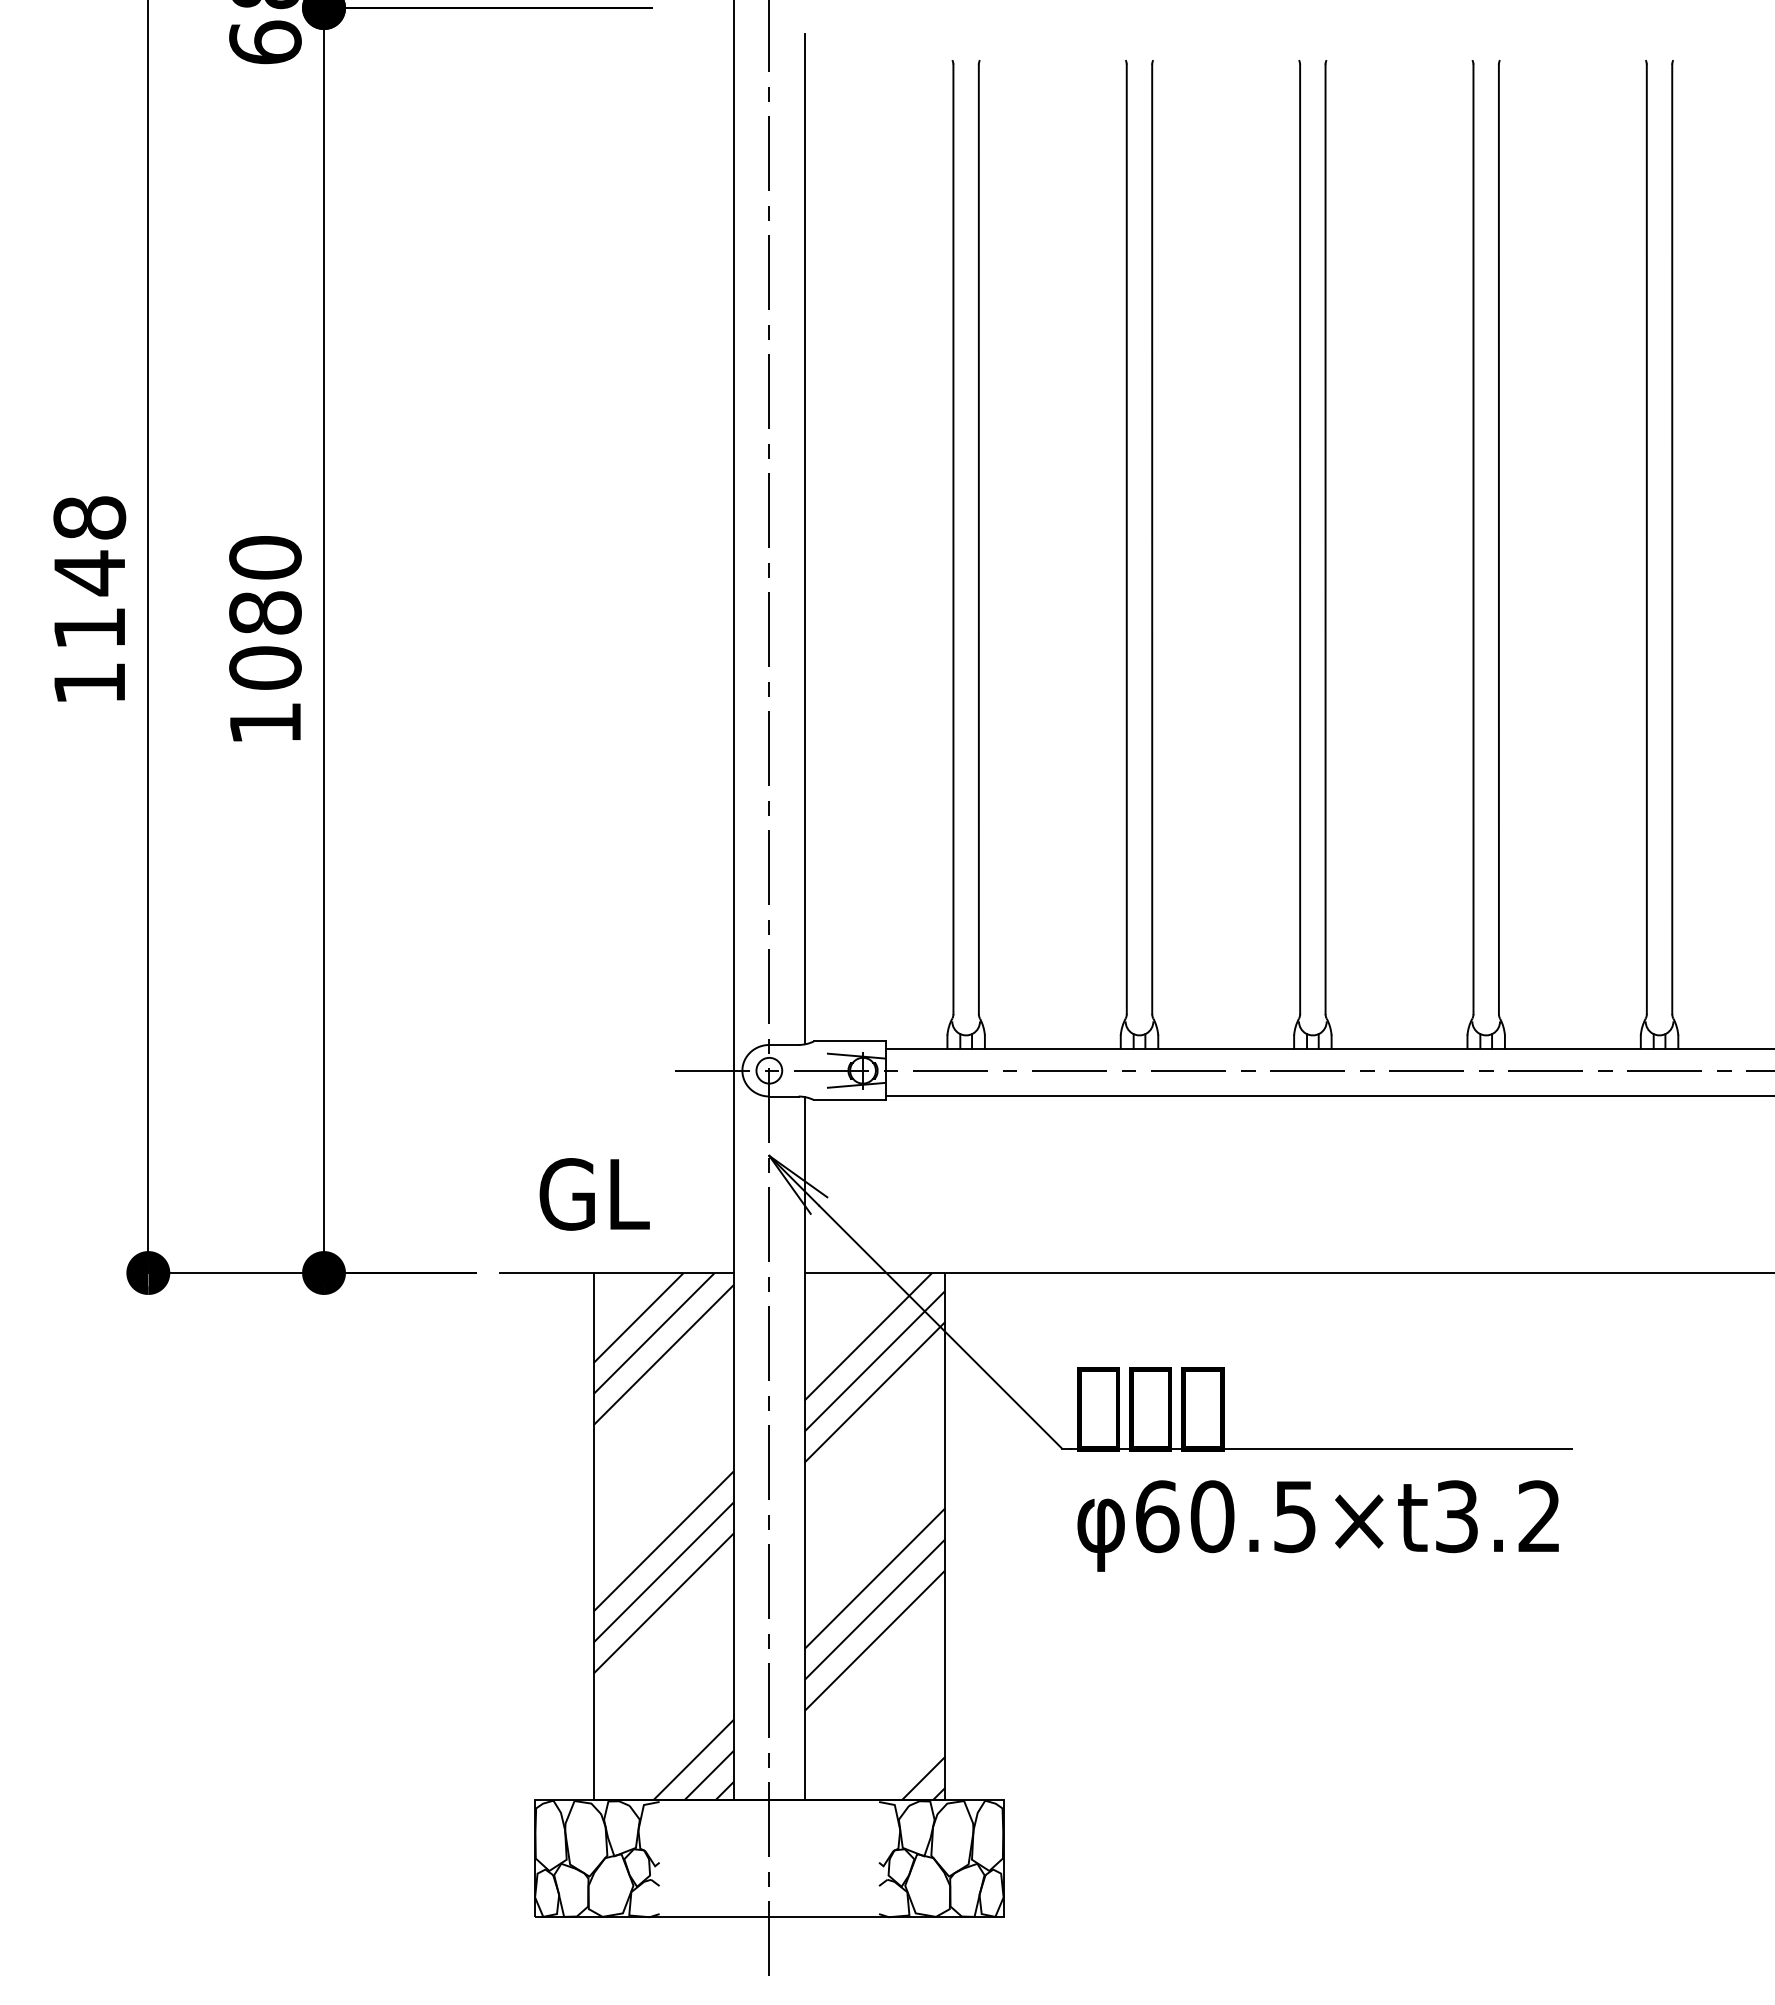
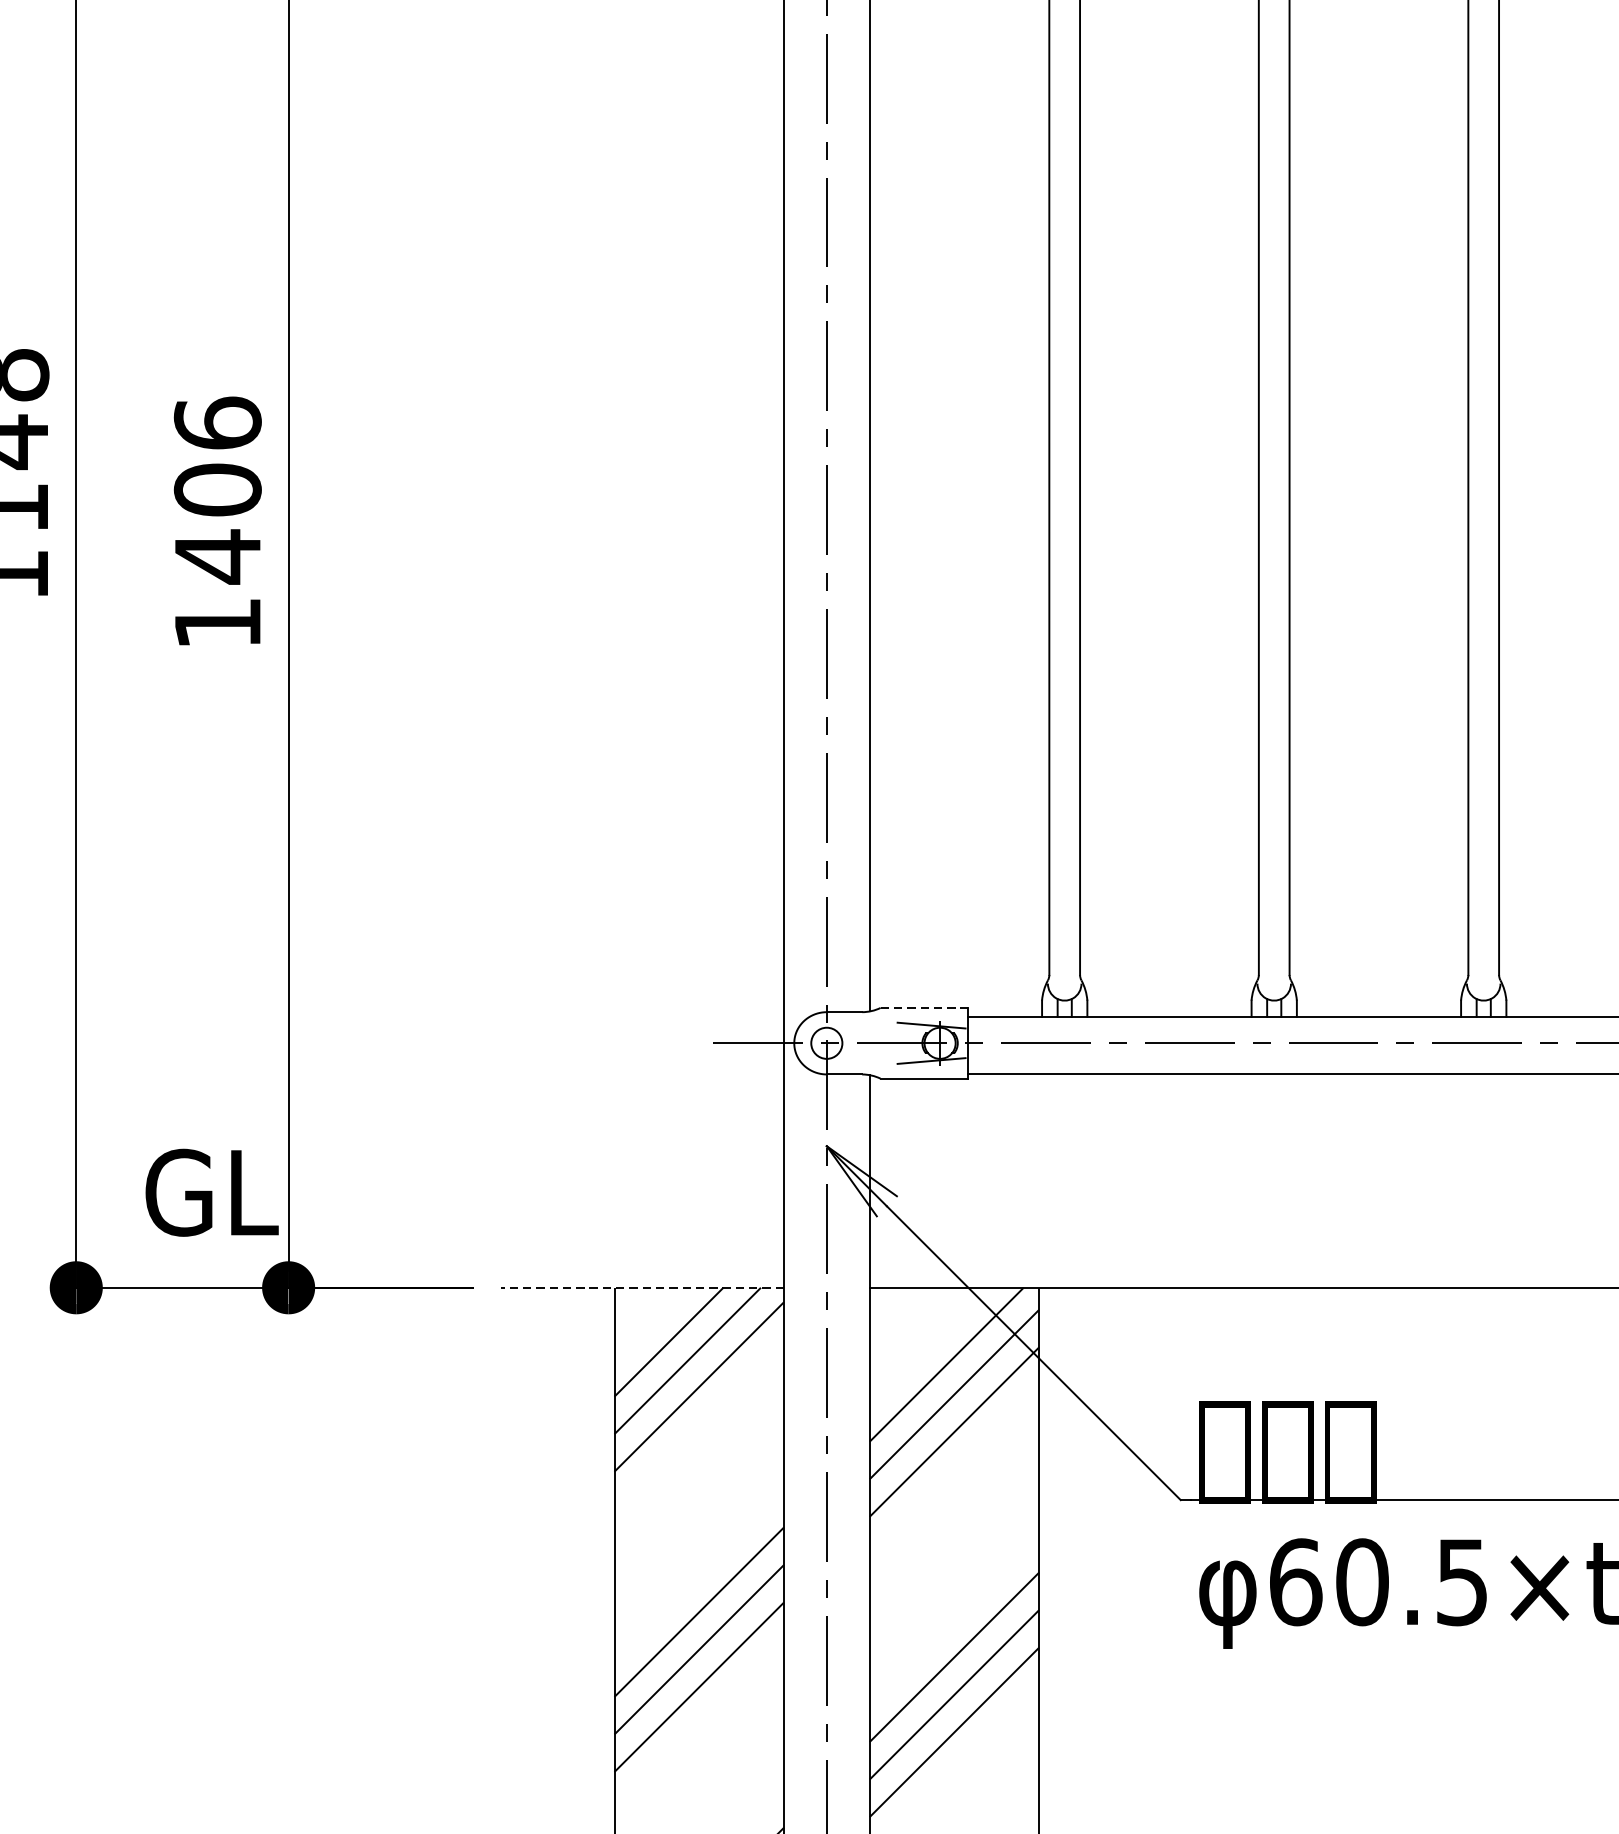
text: (265, 613) -> (217, 490), 1080 -> 1406
line: (850, 1041) -> (924, 1007), solid -> dashed
text: (594, 1194) -> (211, 1192), moved
line: (616, 1273) -> (642, 1288), solid -> dashed

